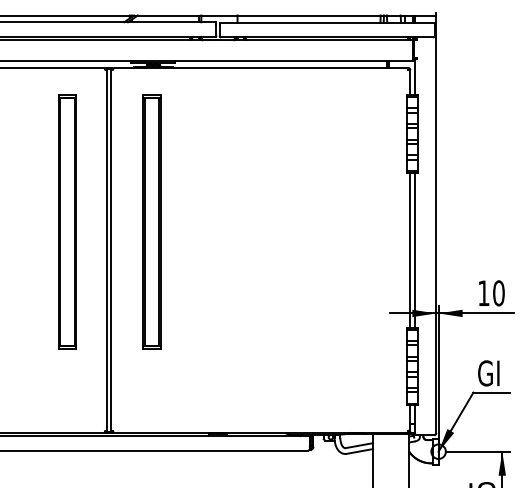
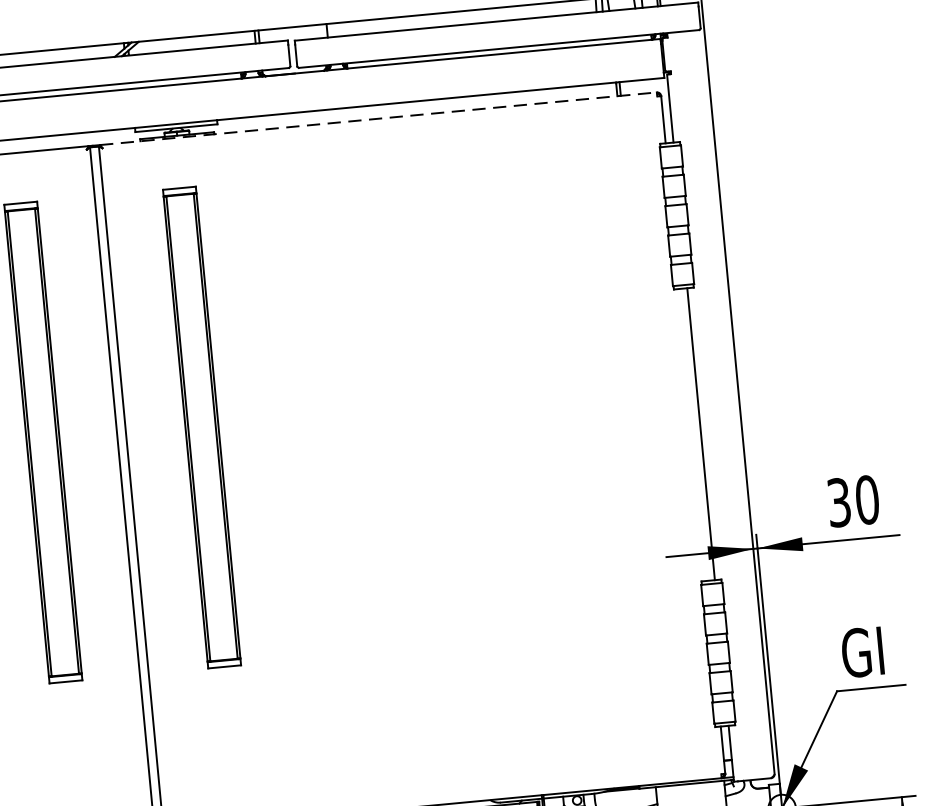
line: (260, 68) -> (379, 119), solid -> dashed
line: (410, 250) -> (693, 435), removed
text: (483, 293) -> (838, 503), 10 -> 30

